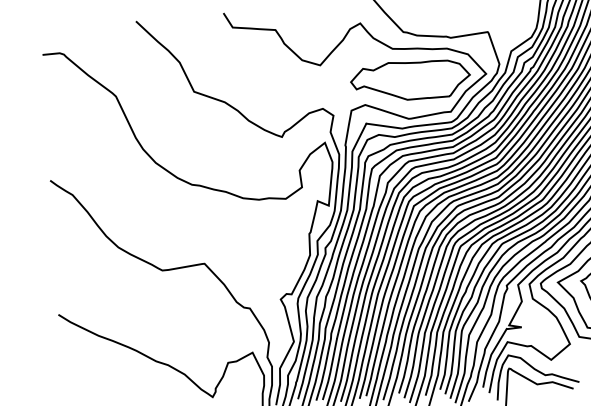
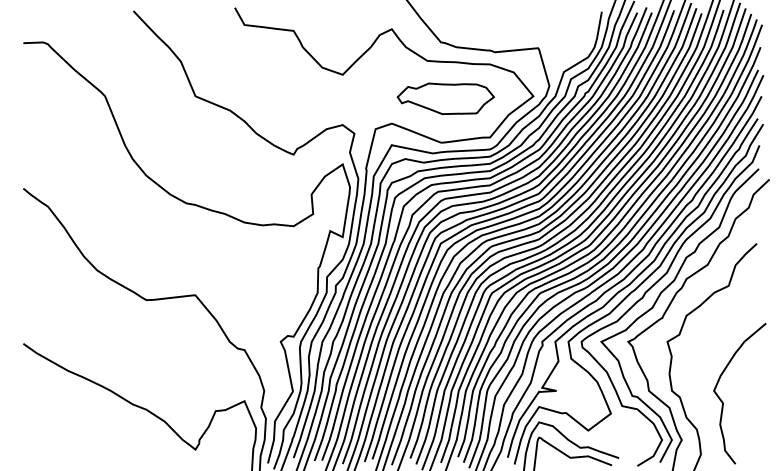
part: (410, 80) -> (445, 98), size x0.7

